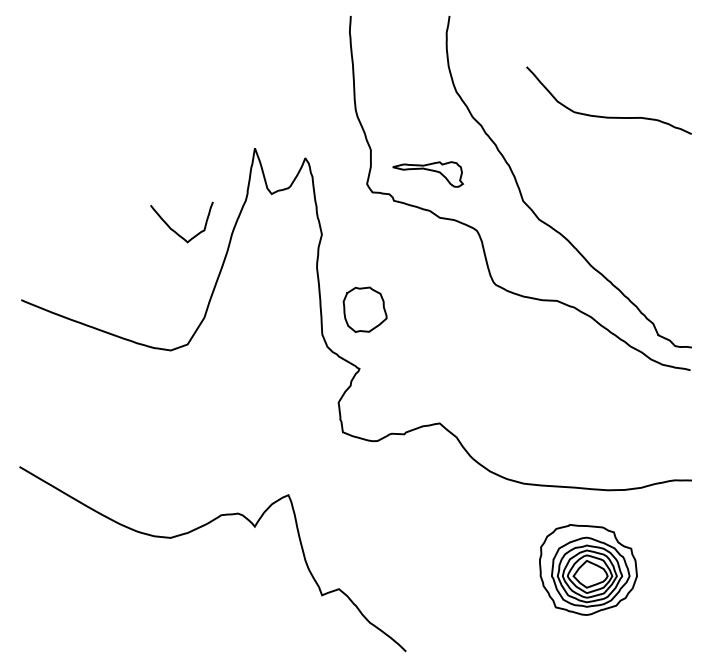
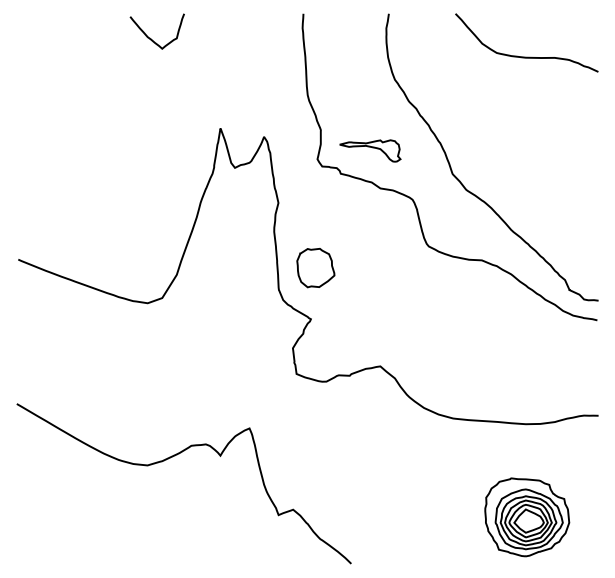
curve: (608, 116) -> (526, 56), moved
curve: (176, 231) -> (152, 39), moved
part: (588, 569) -> (527, 516), moved

